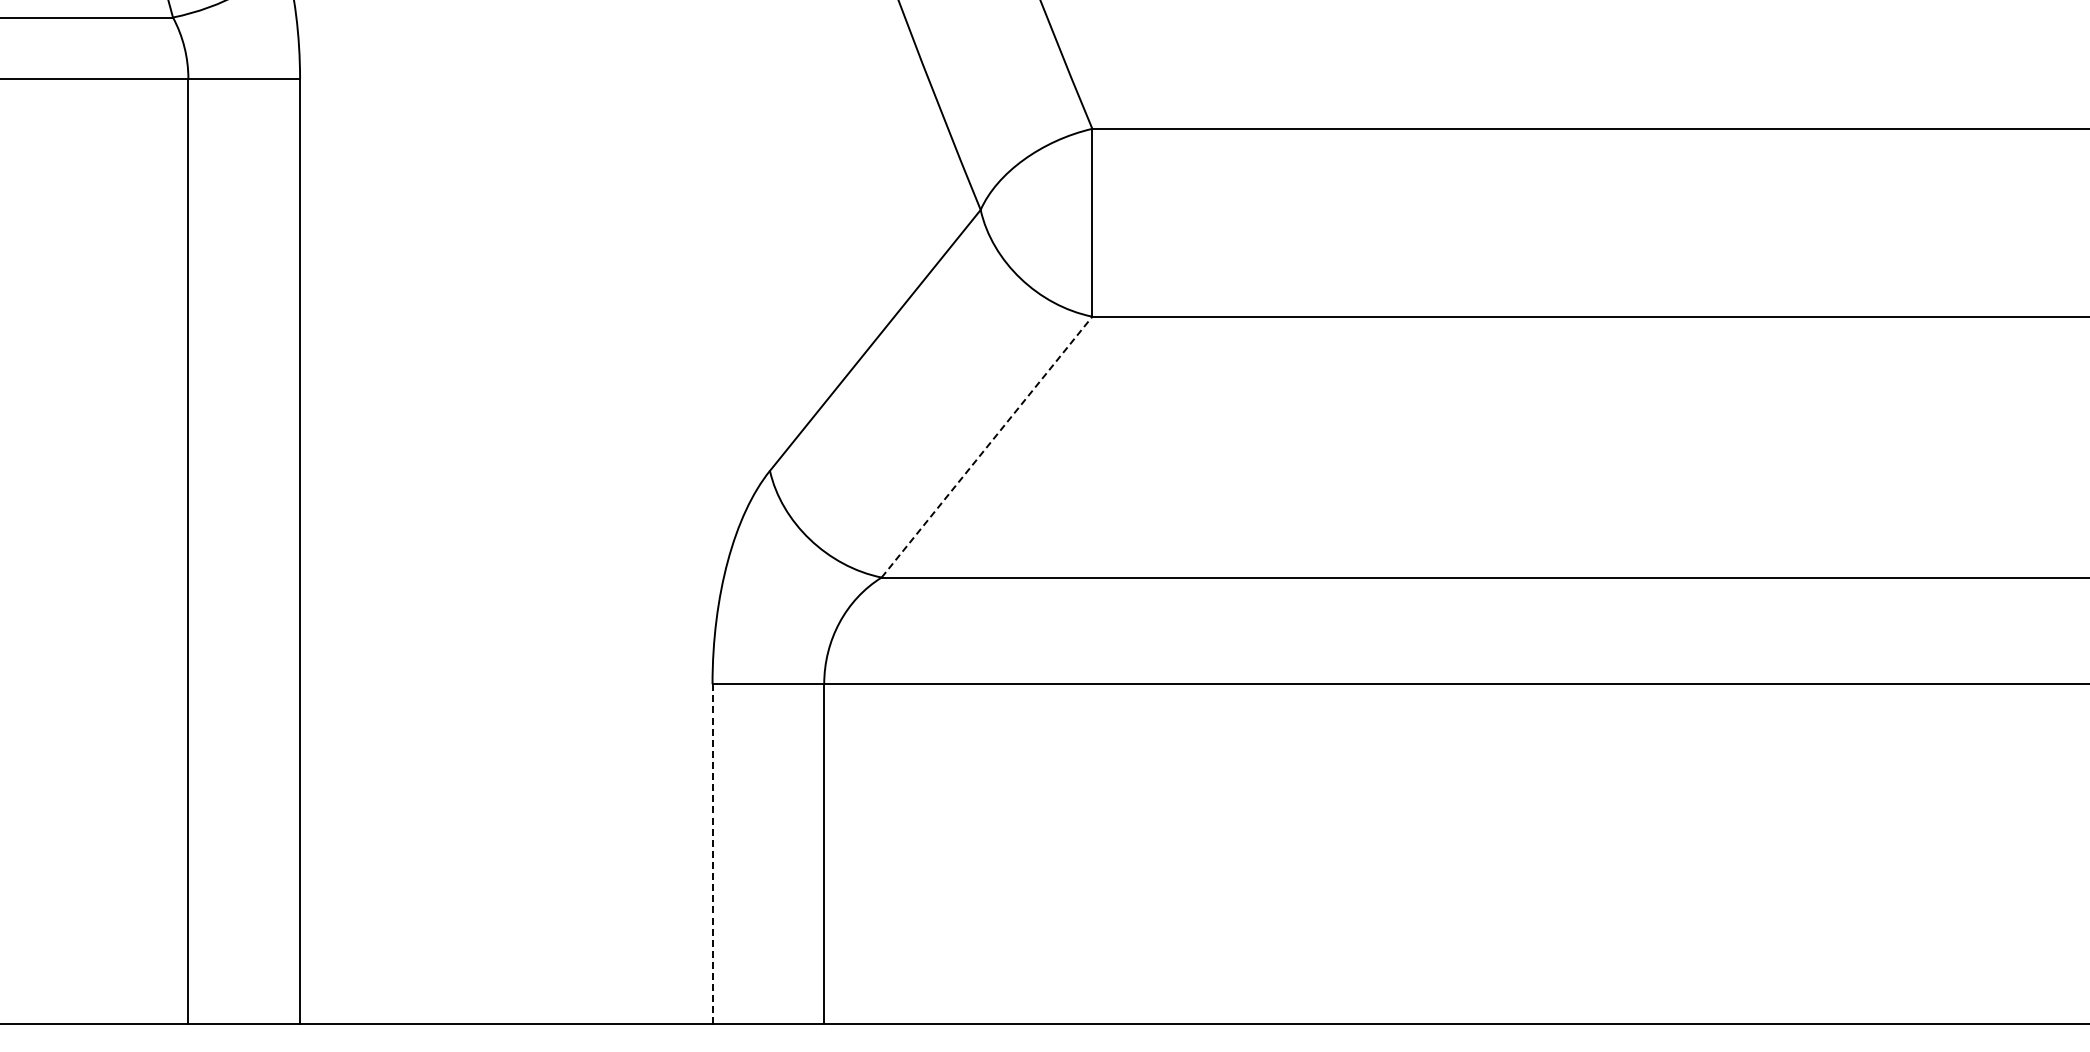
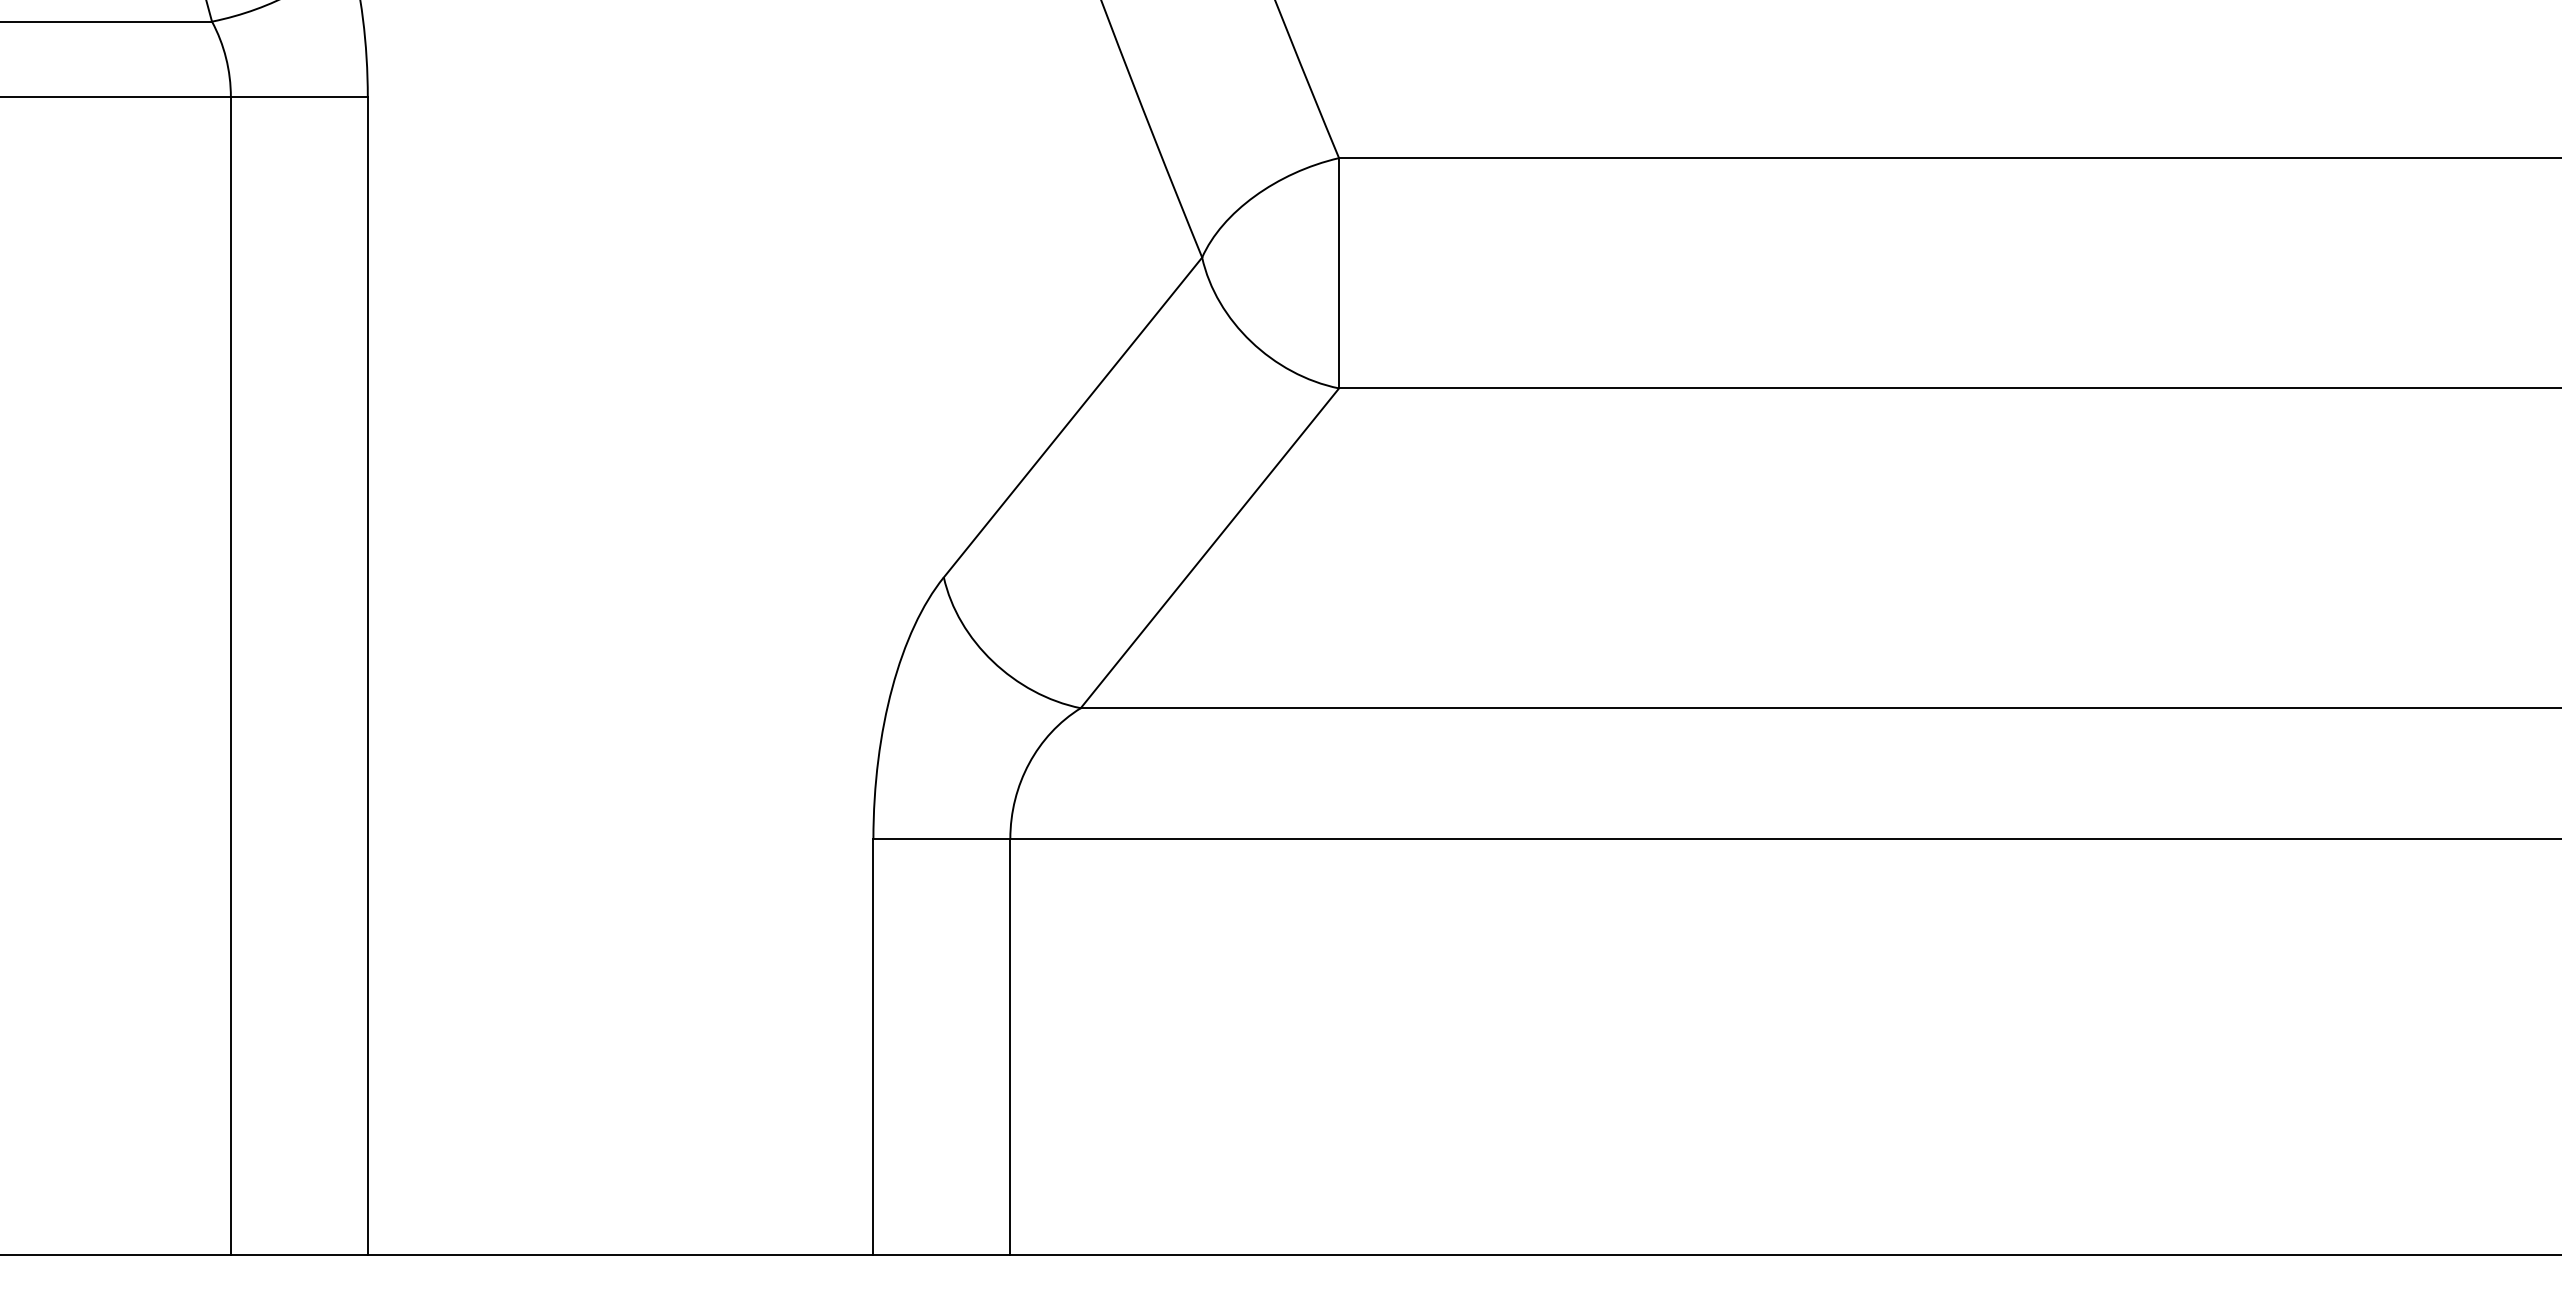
line: (987, 447) -> (1210, 548), dashed -> solid
line: (712, 854) -> (873, 1047), dashed -> solid

